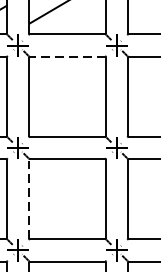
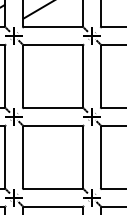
line: (66, 56) -> (52, 44), dashed -> solid
line: (29, 199) -> (23, 157), dashed -> solid

